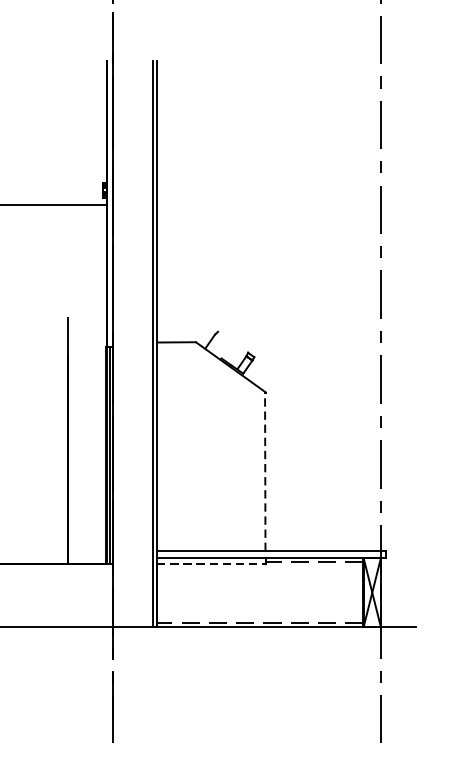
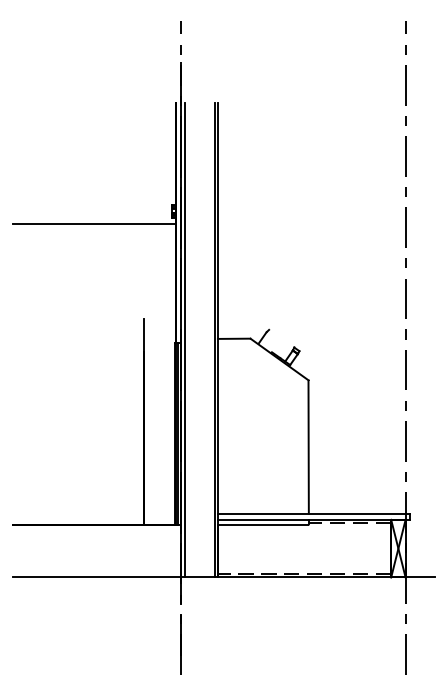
line: (117, 343) -> (184, 339), added
line: (265, 472) -> (308, 447), dashed -> solid
line: (211, 563) -> (263, 524), dashed -> solid

